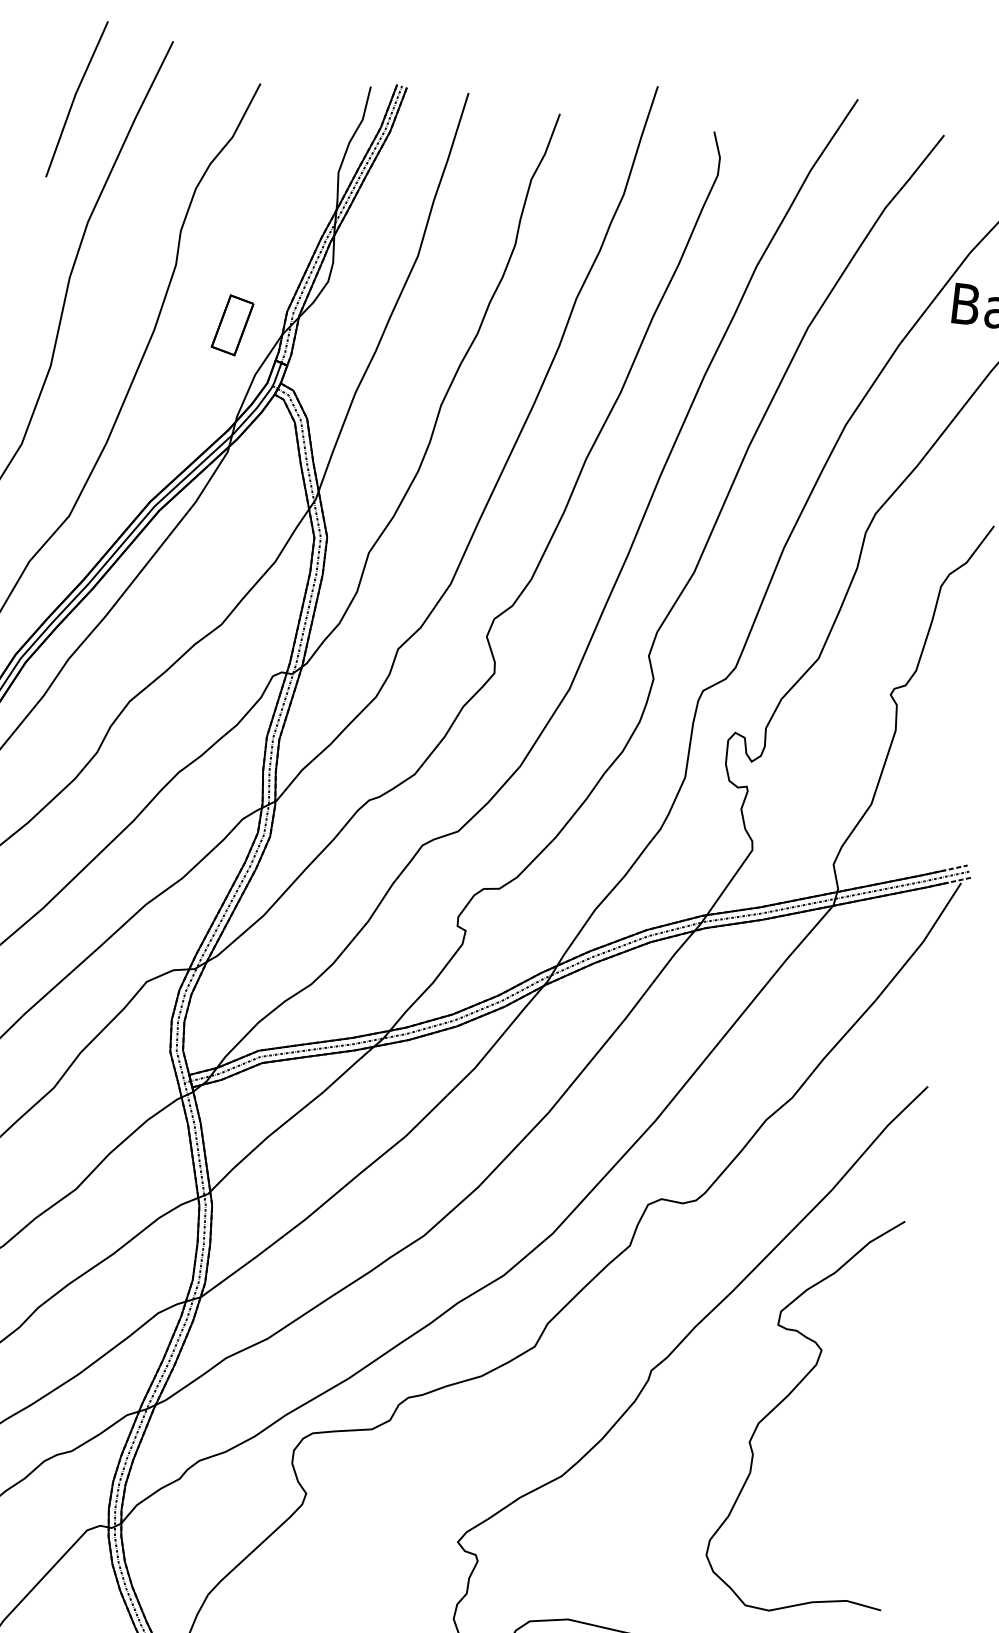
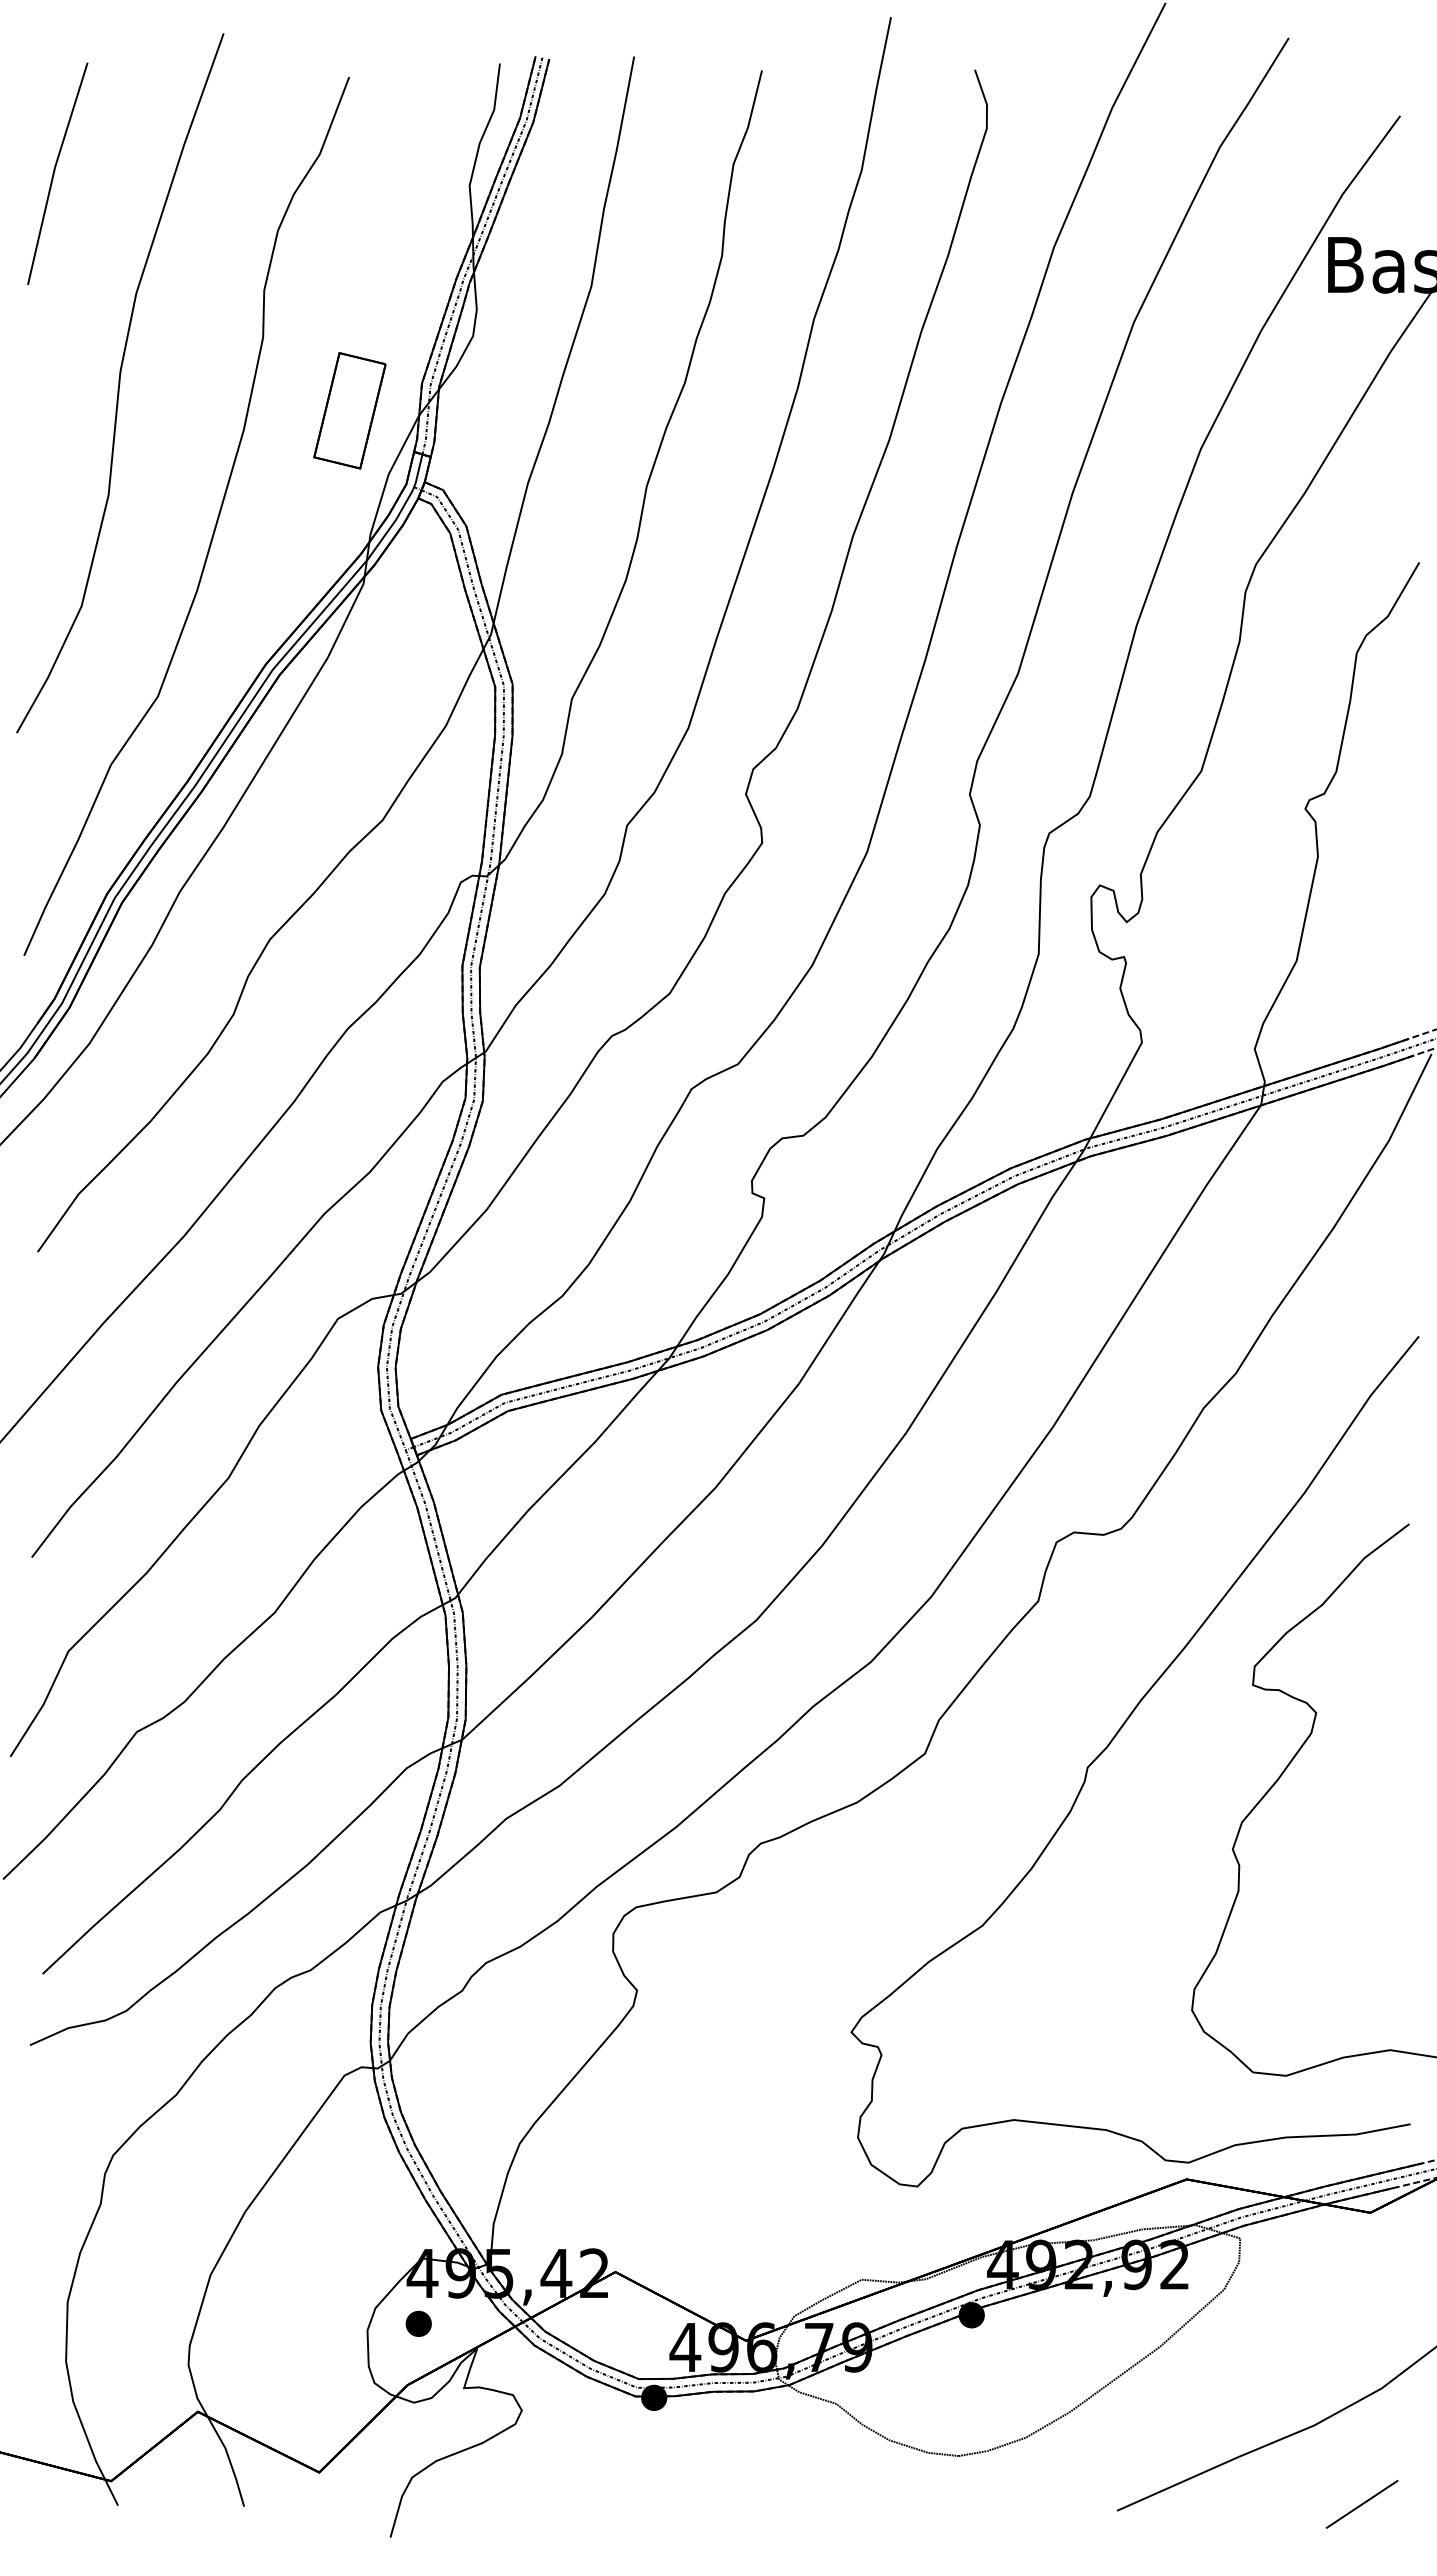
line: (75, 97) -> (55, 171), moved
part: (232, 325) -> (349, 410), size x1.43

